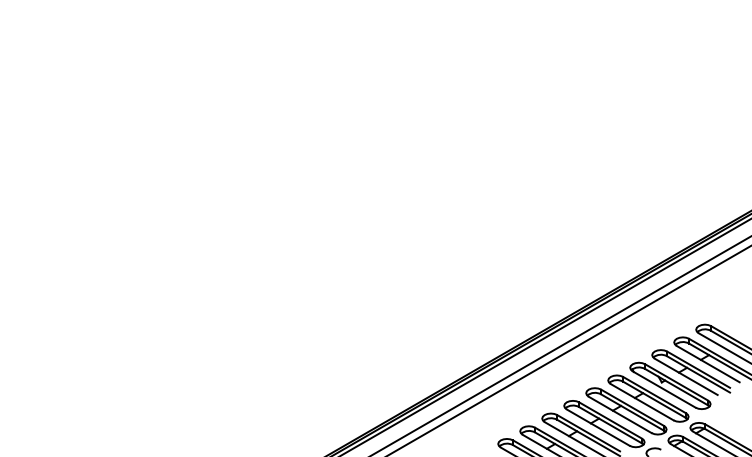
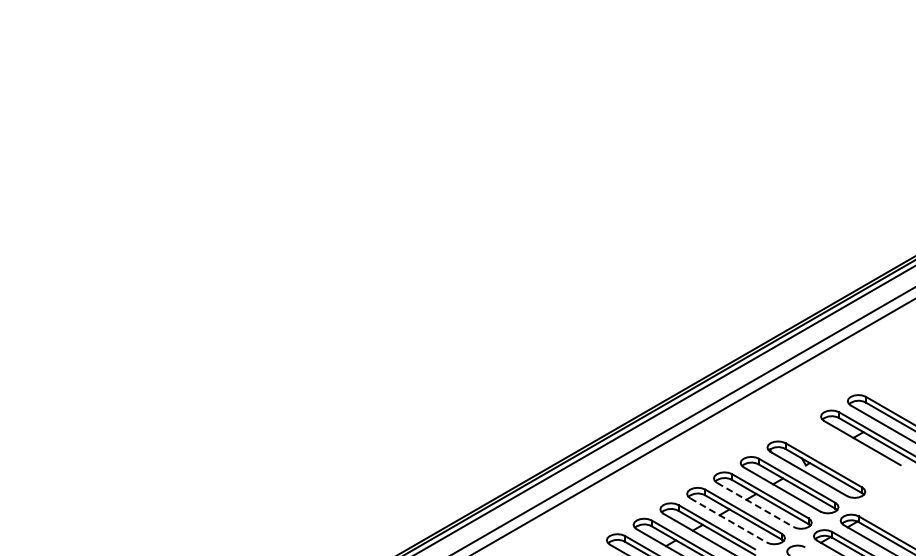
part: (691, 372) -> (841, 453), removed
line: (620, 415) -> (755, 505), solid -> dashed
line: (598, 427) -> (728, 520), solid -> dashed

